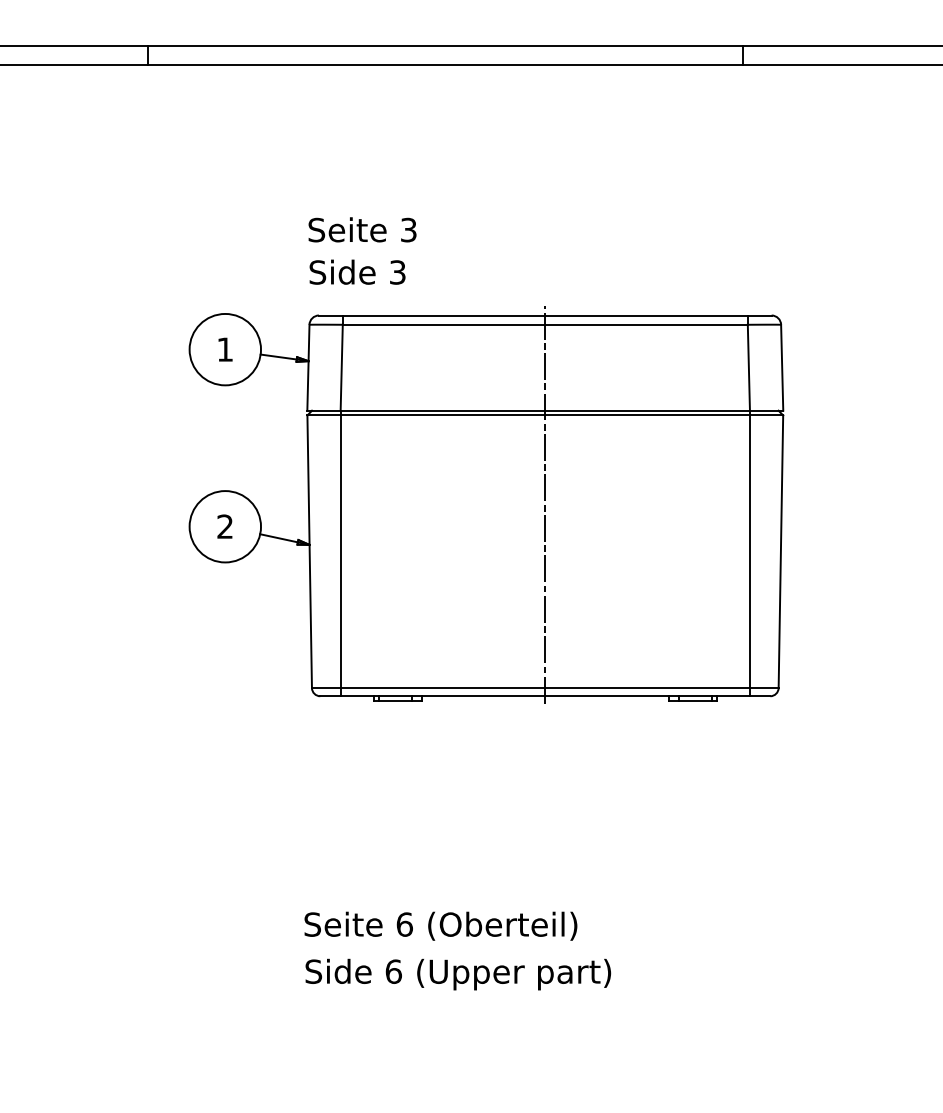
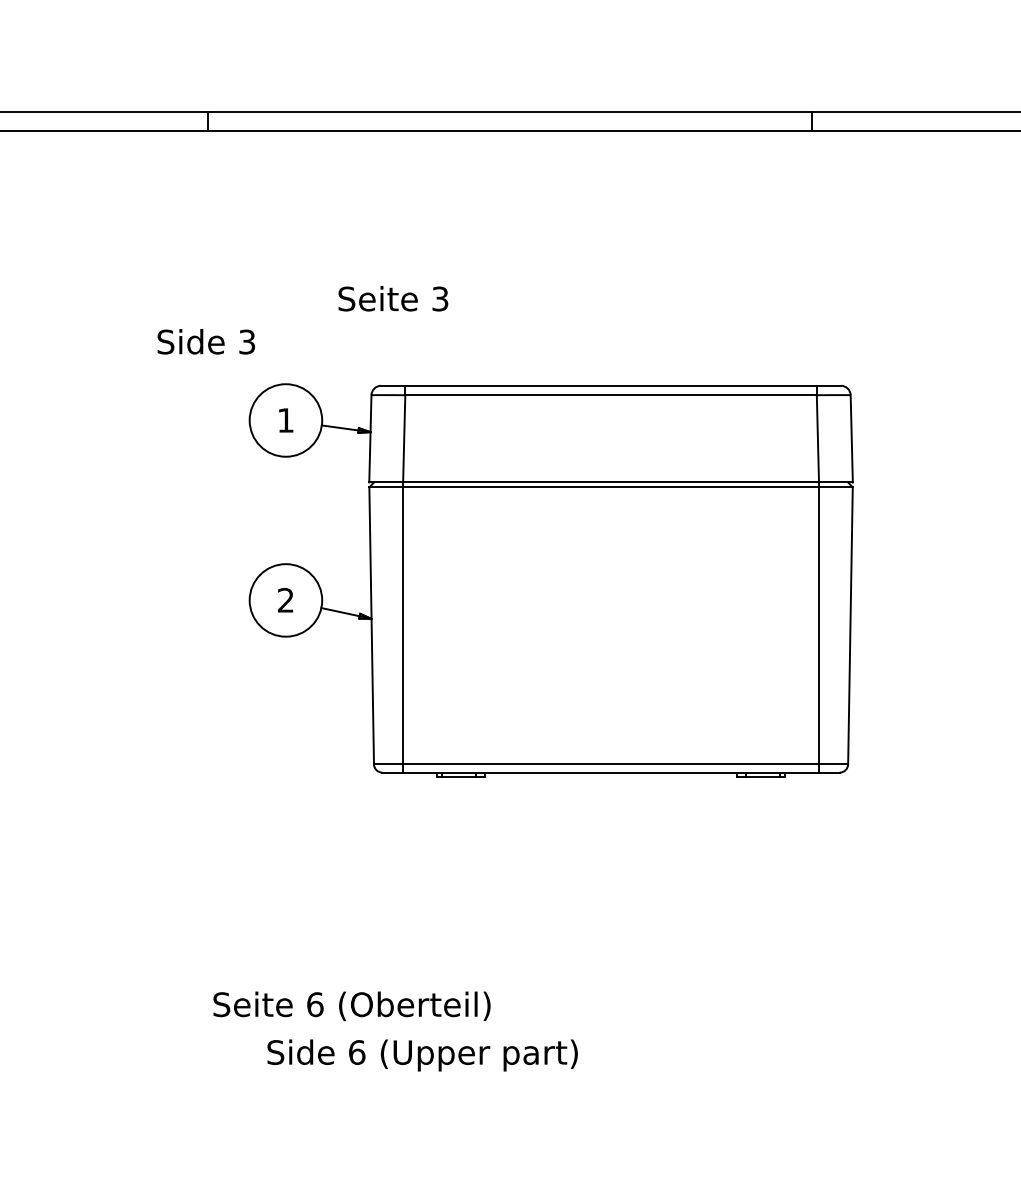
text: (362, 229) -> (393, 298), moved
text: (356, 271) -> (205, 341), moved
line: (545, 505) -> (611, 578), removed
text: (440, 926) -> (351, 1006), moved
text: (458, 974) -> (422, 1055), moved

